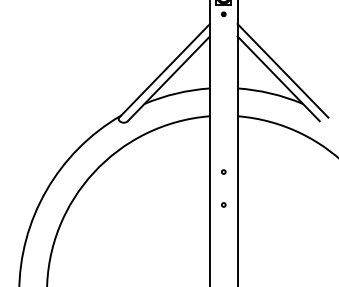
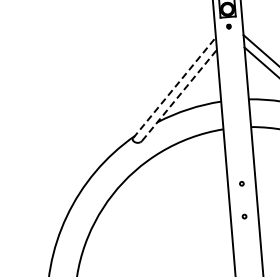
line: (164, 70) -> (174, 87), solid -> dashed
line: (168, 78) -> (179, 95), solid -> dashed

